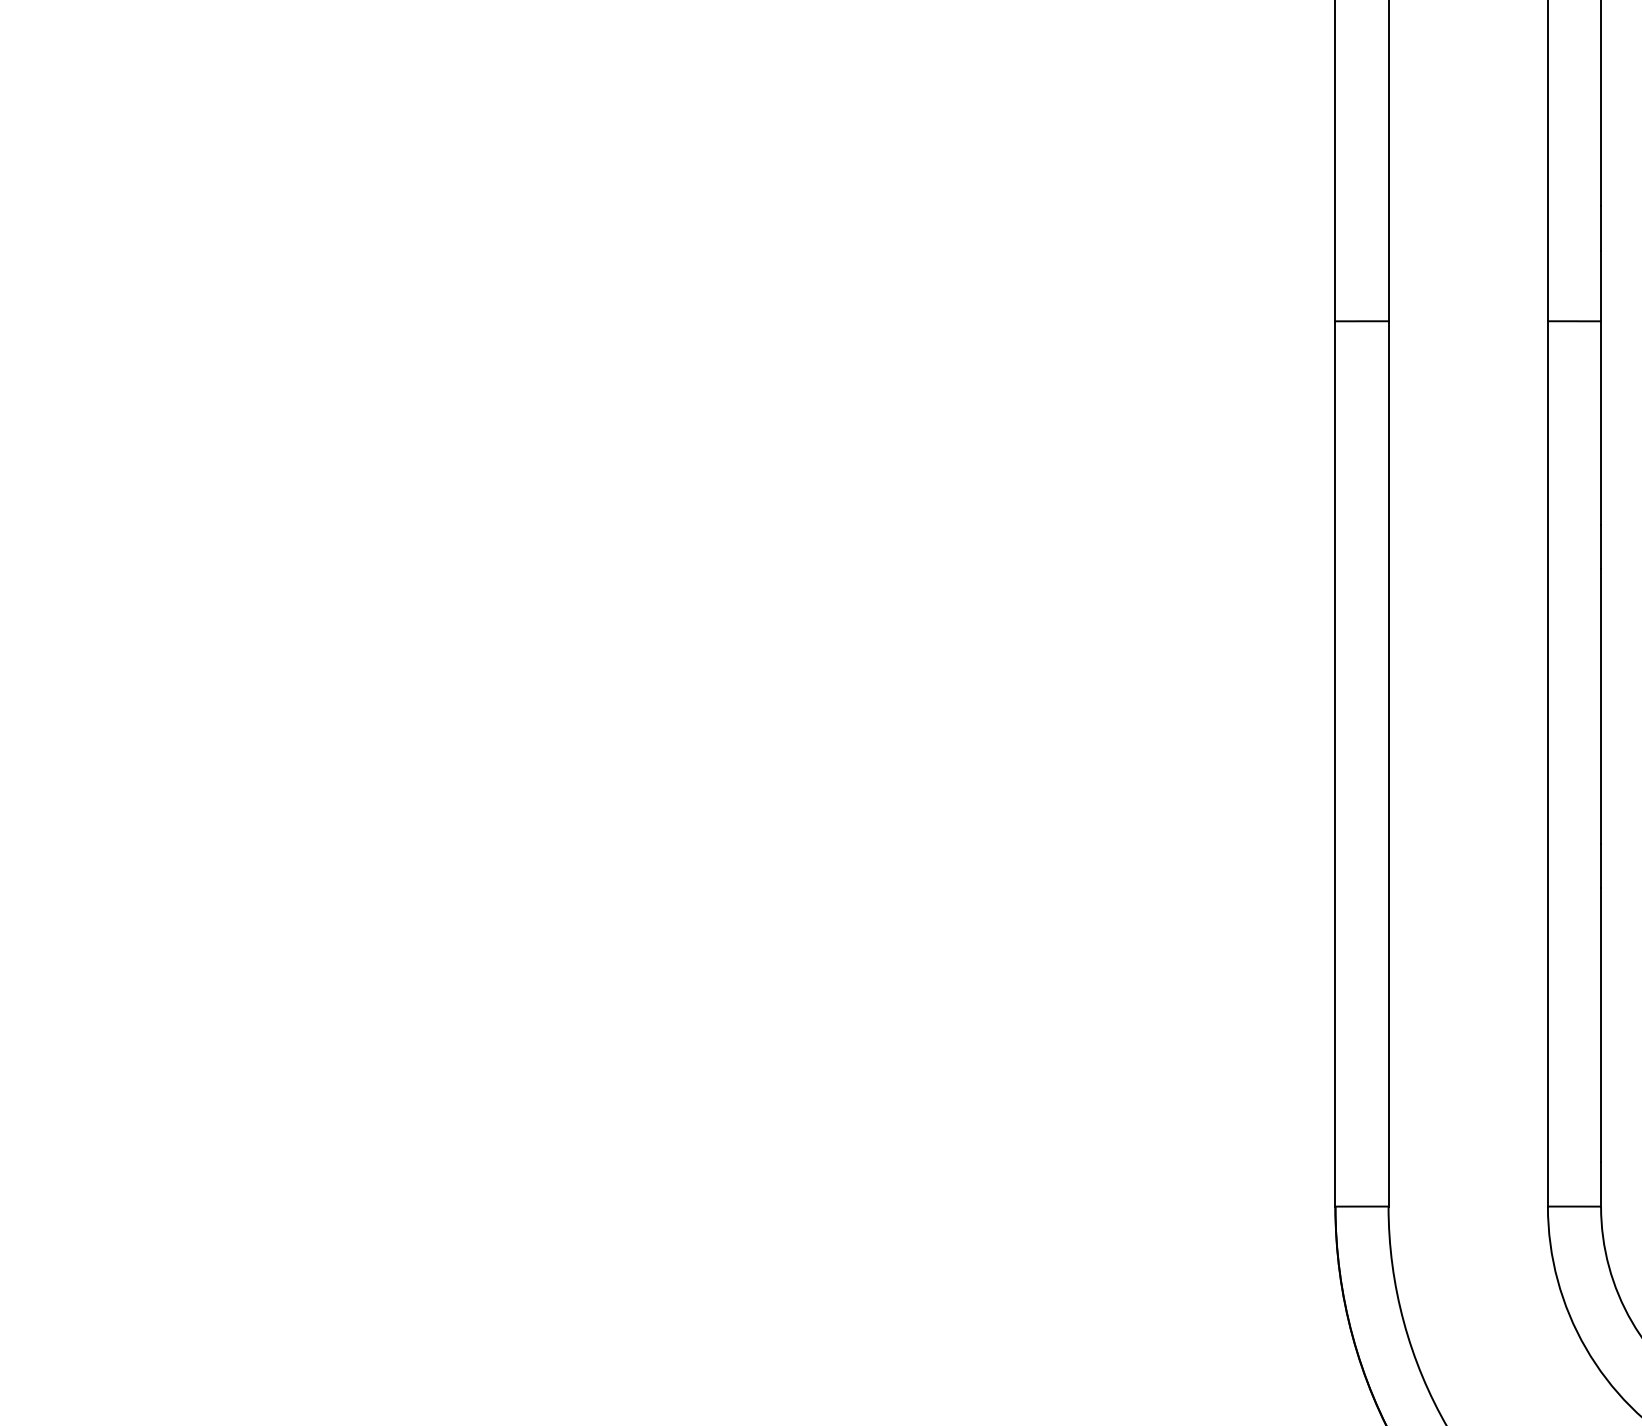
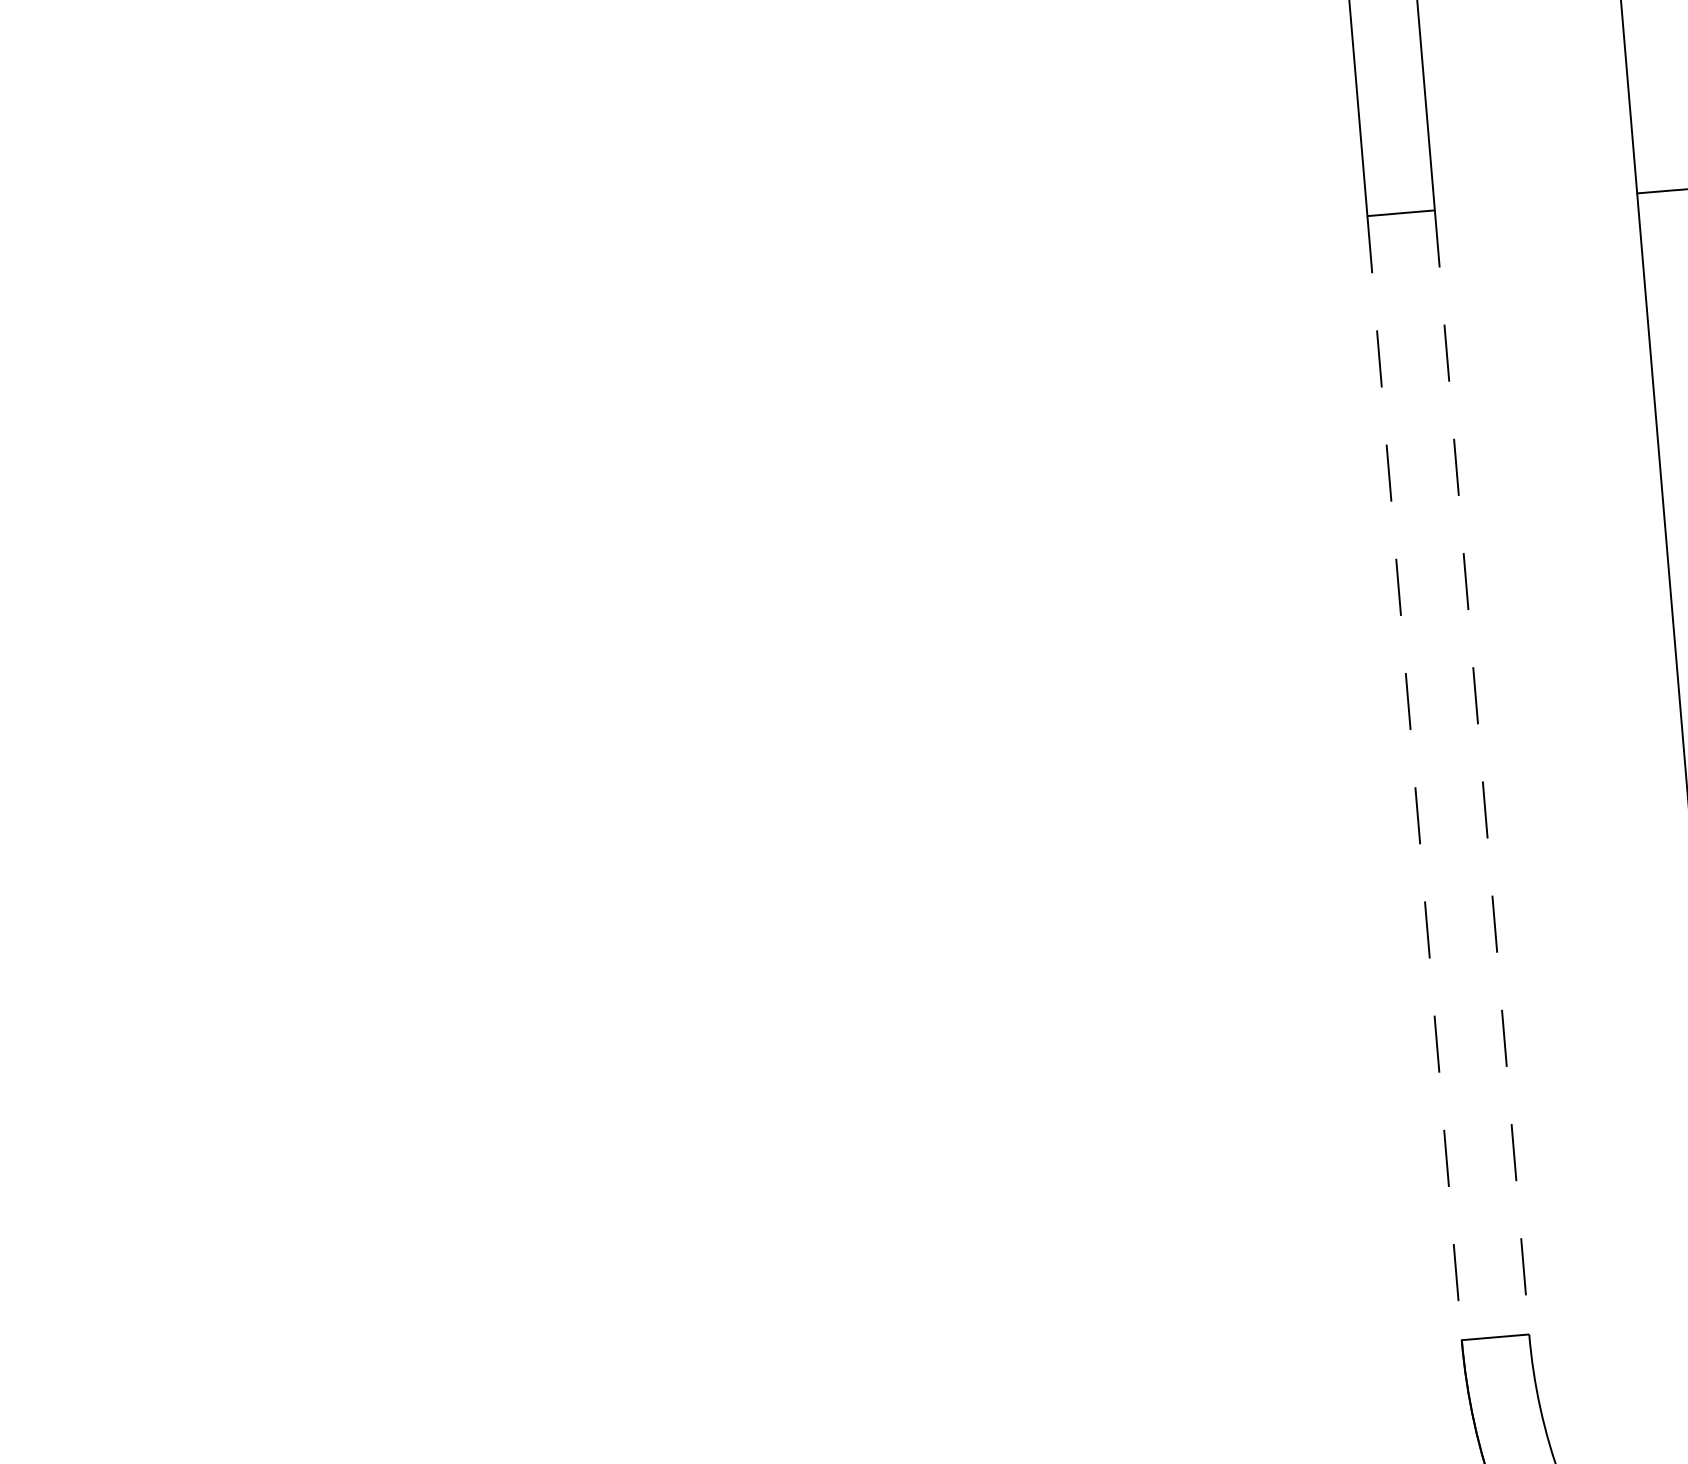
line: (1388, 763) -> (1481, 771), solid -> dashed
line: (1335, 764) -> (1414, 778), solid -> dashed

